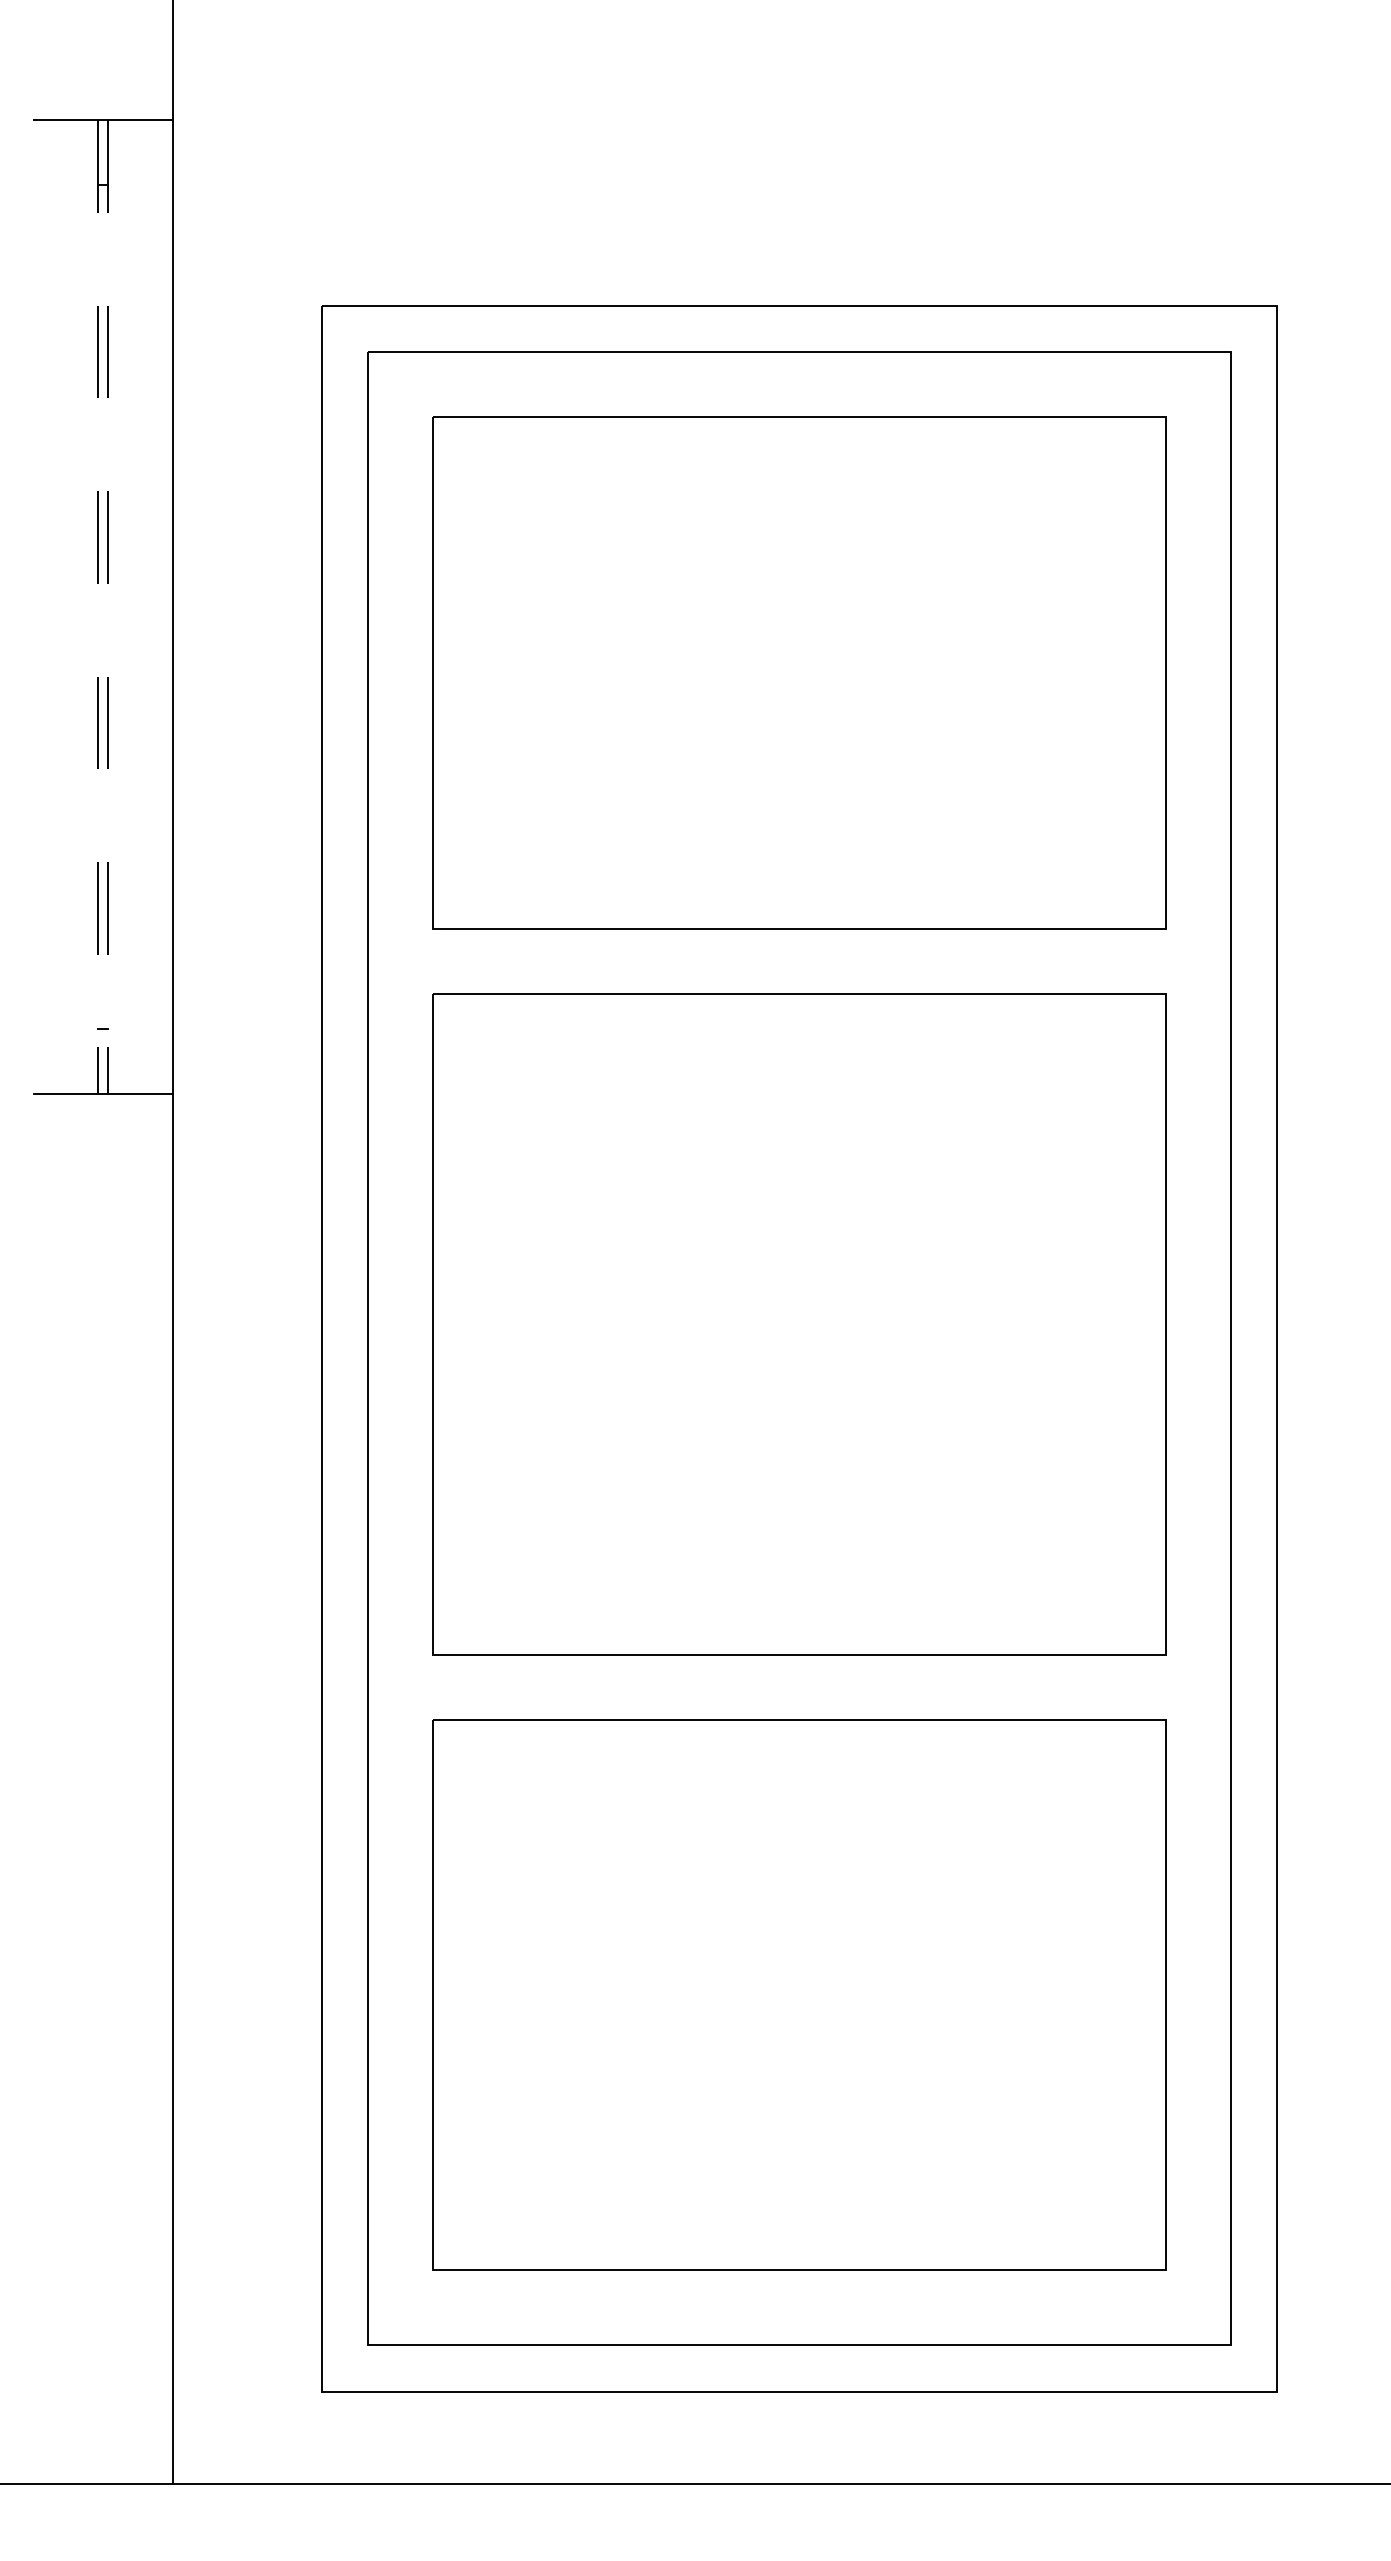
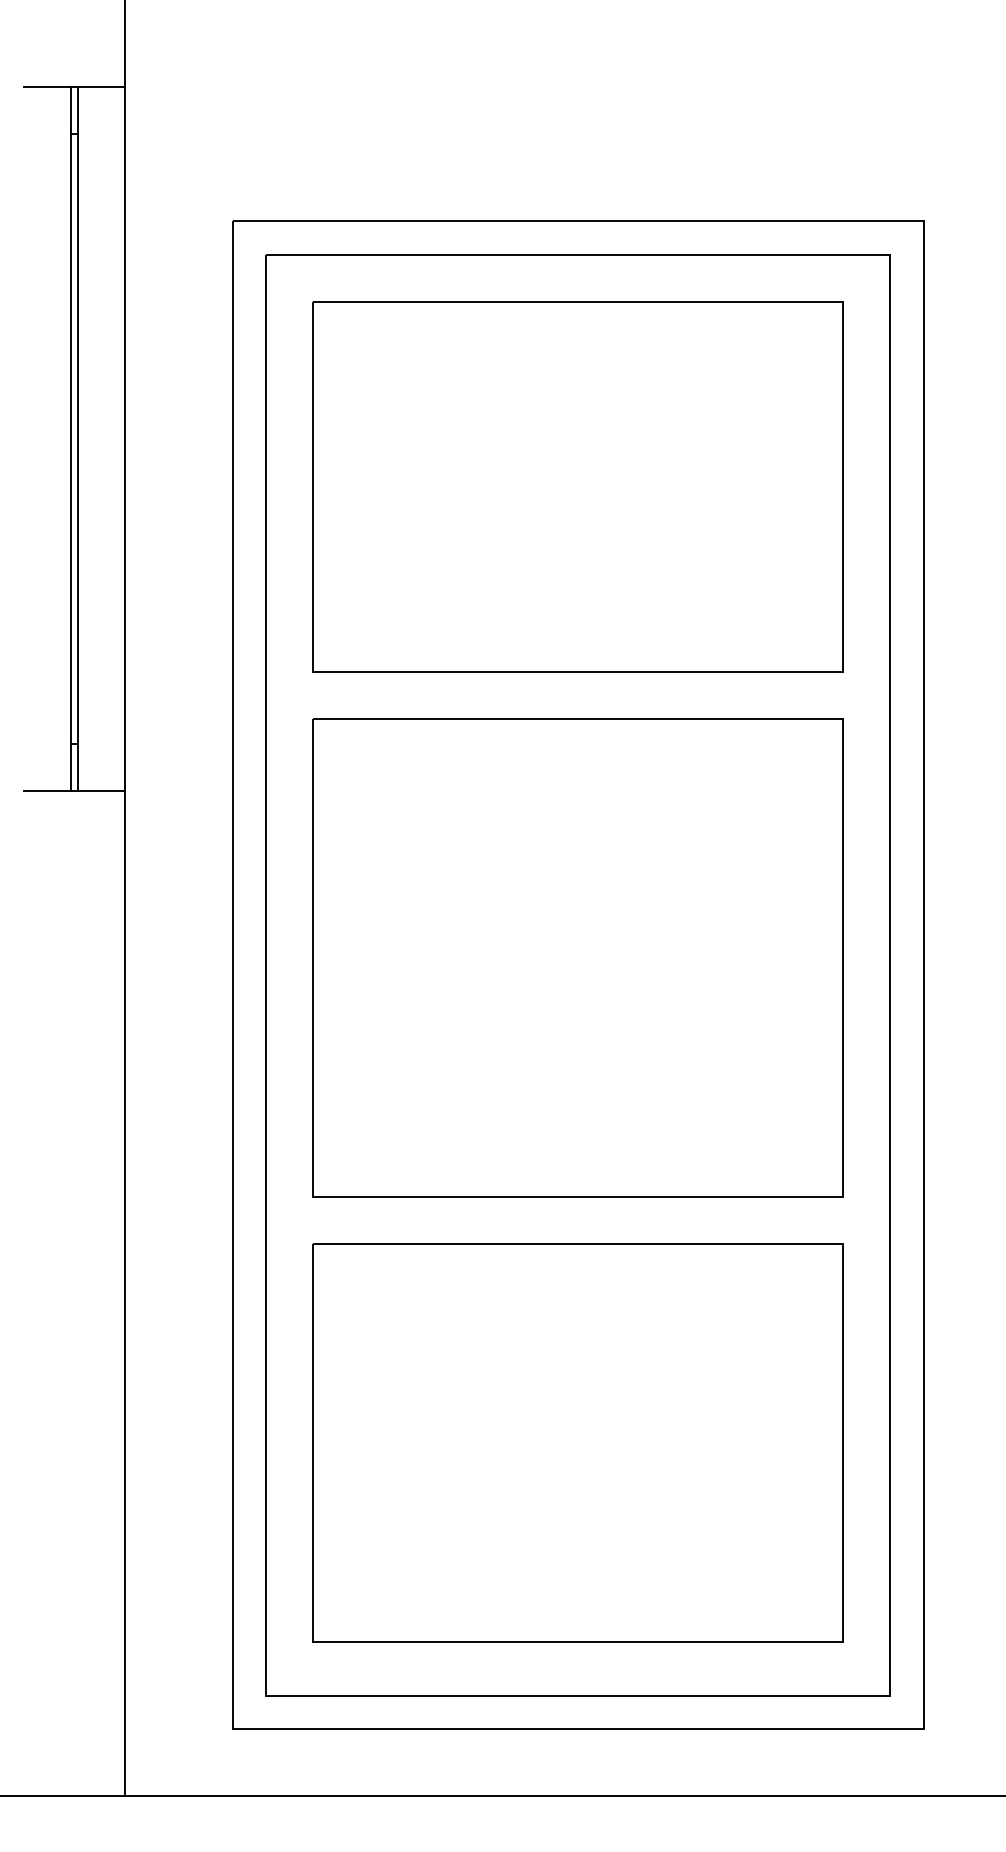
line: (98, 606) -> (71, 438), dashed -> solid
line: (108, 606) -> (78, 438), dashed -> solid

